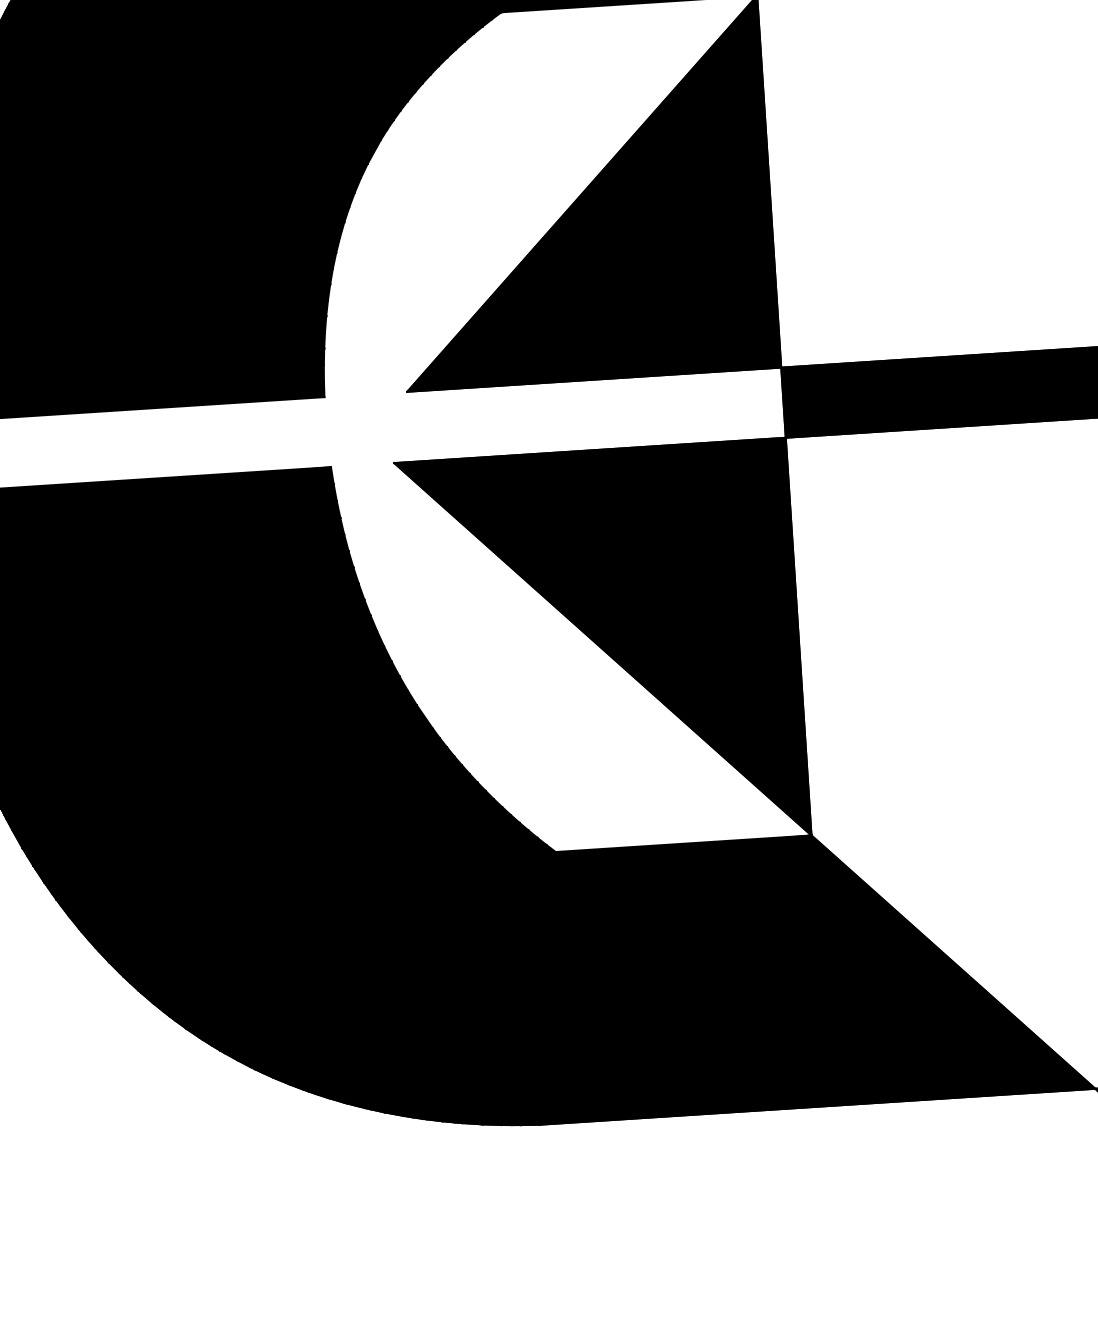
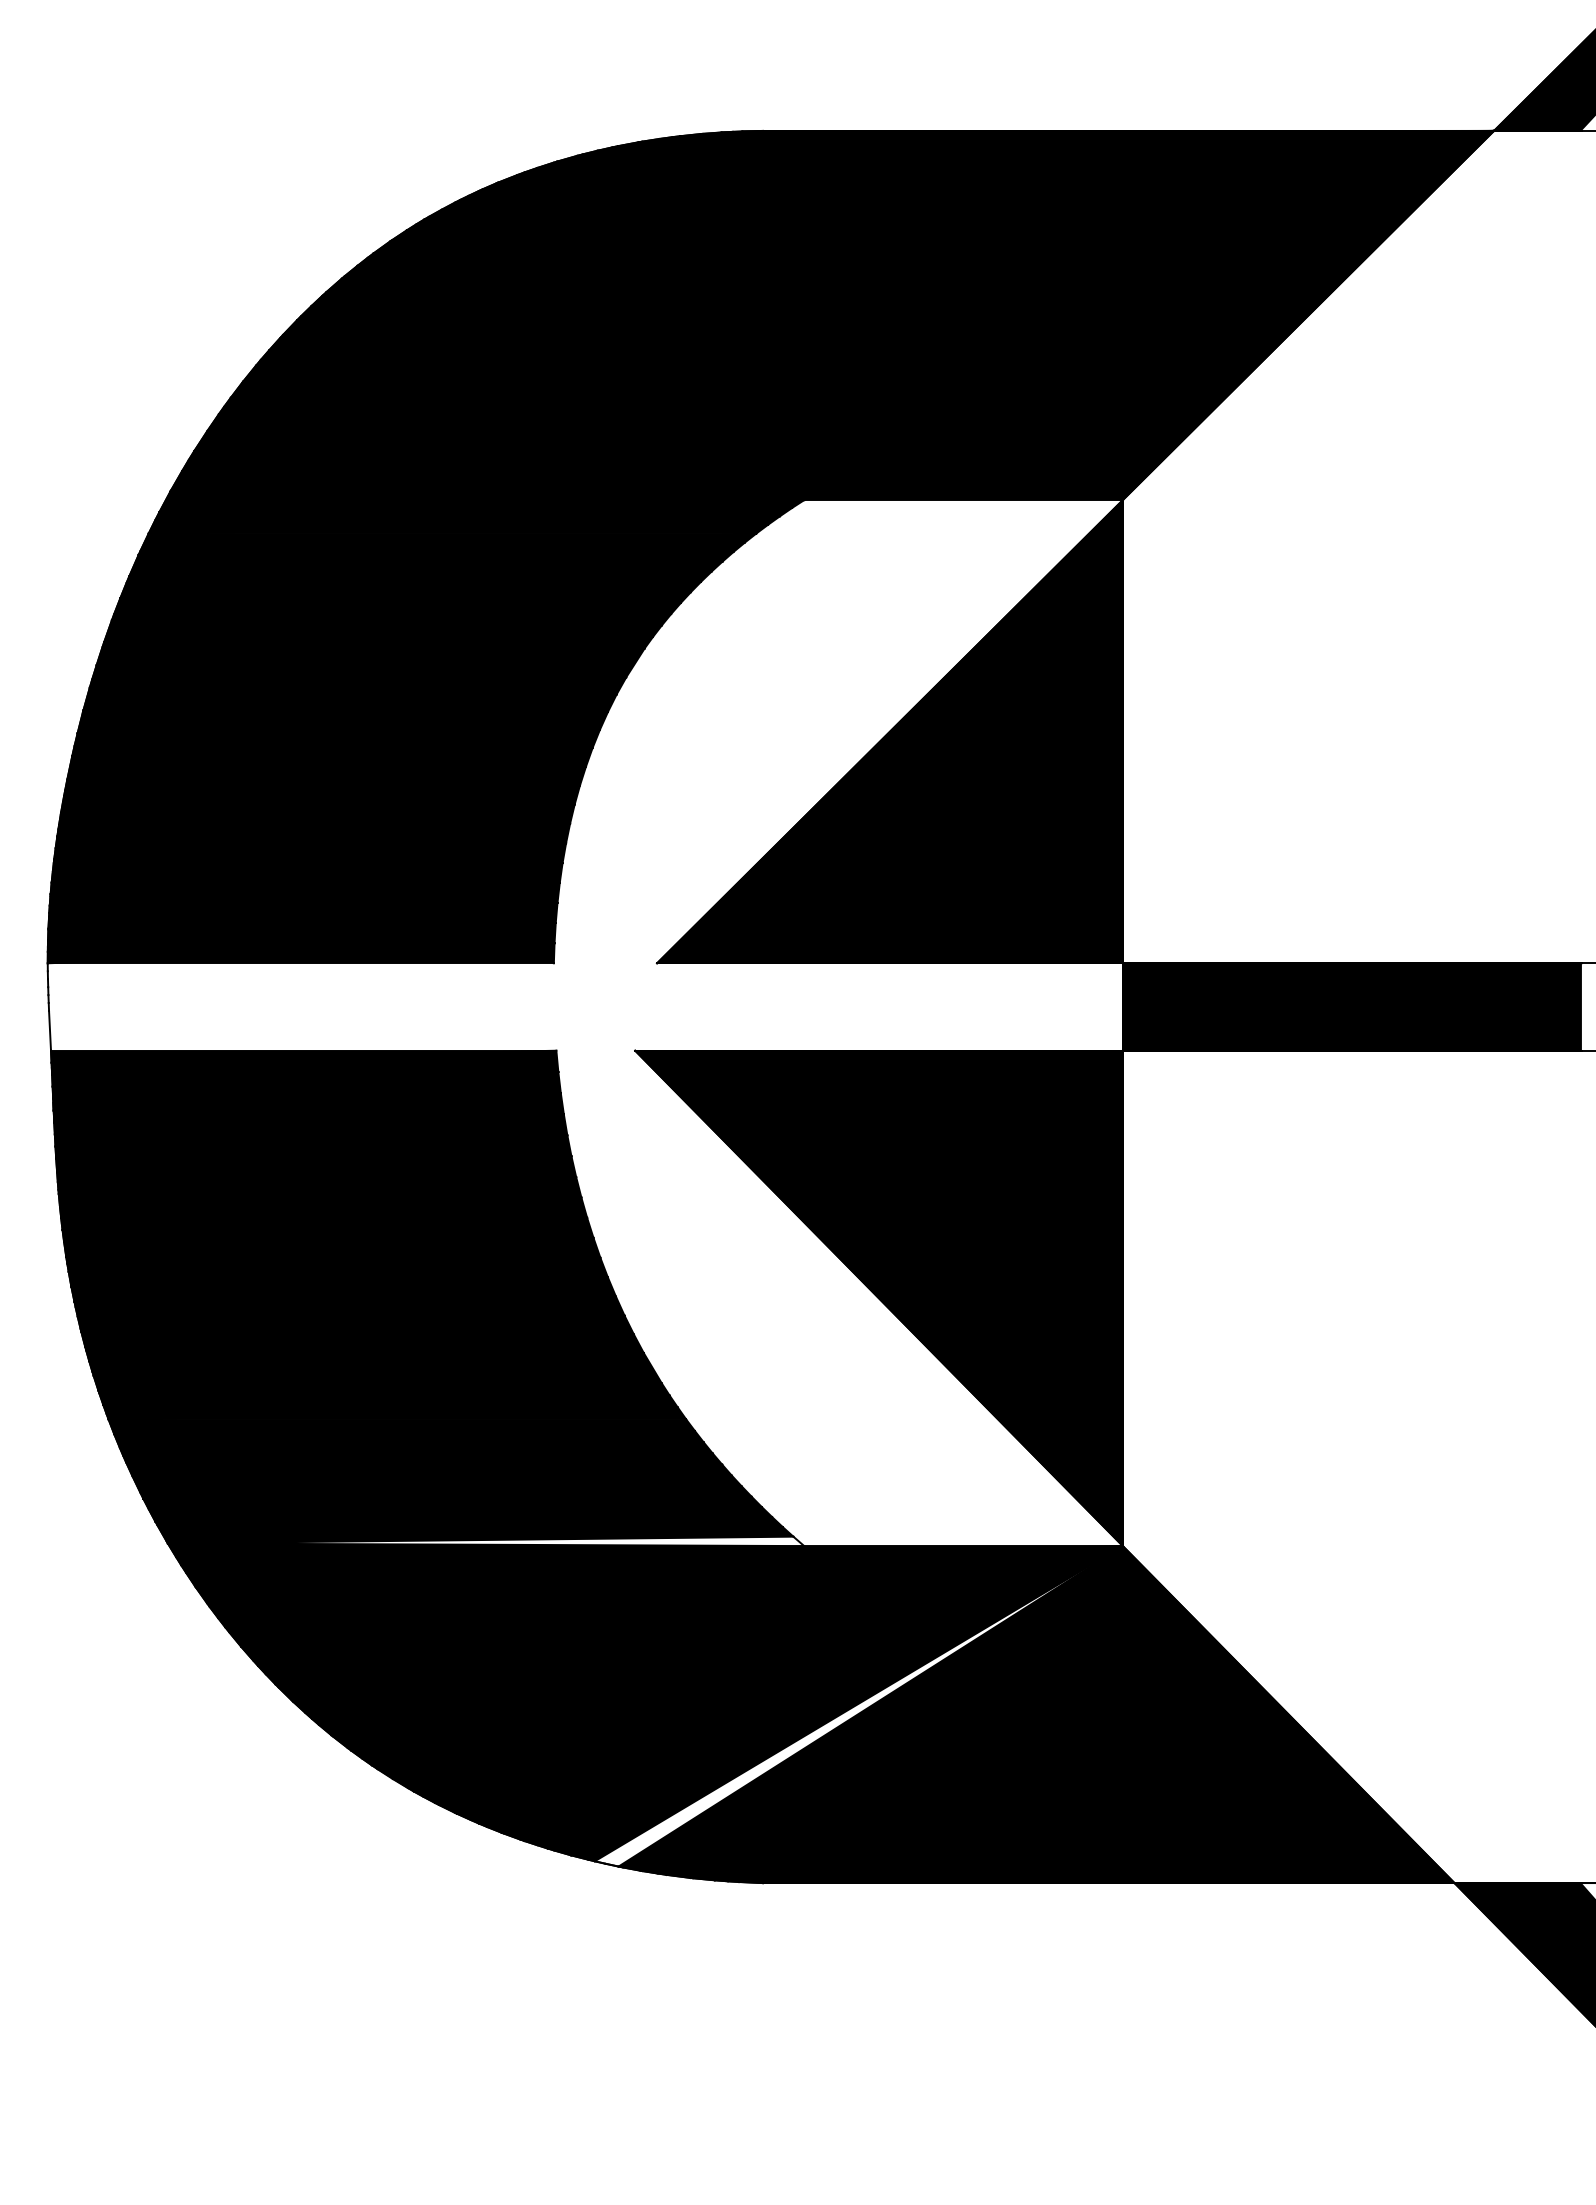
fill: (299, 864) -> (485, 1541), removed
fill: (607, 977) -> (858, 1706), removed

